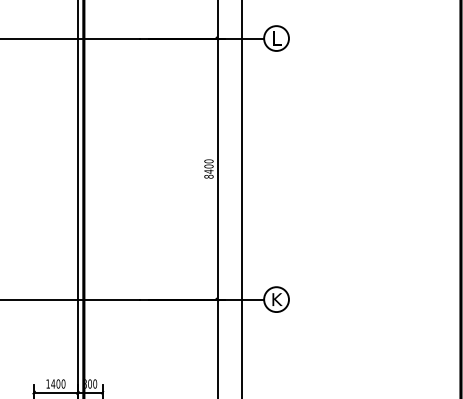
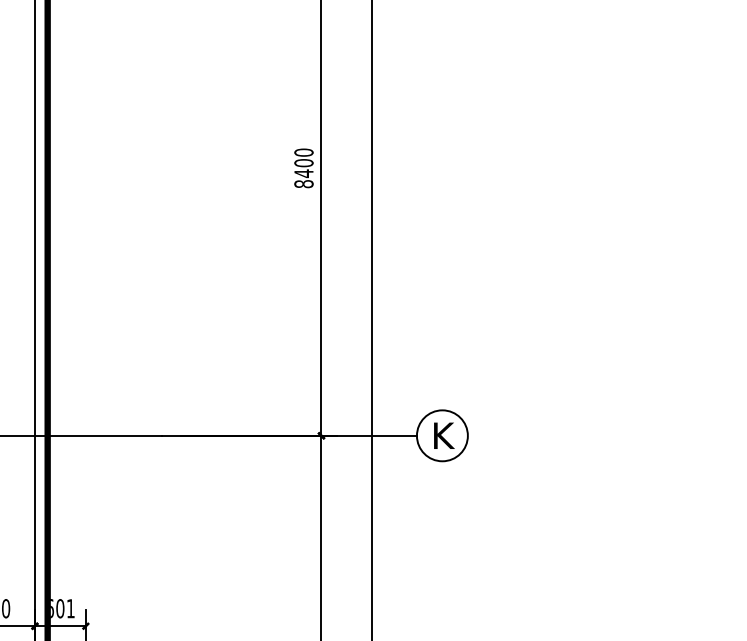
text: (91, 383) -> (63, 607), 800 -> 601

